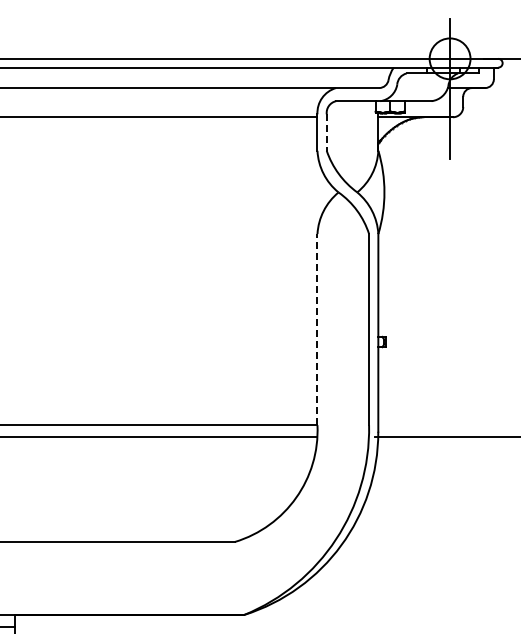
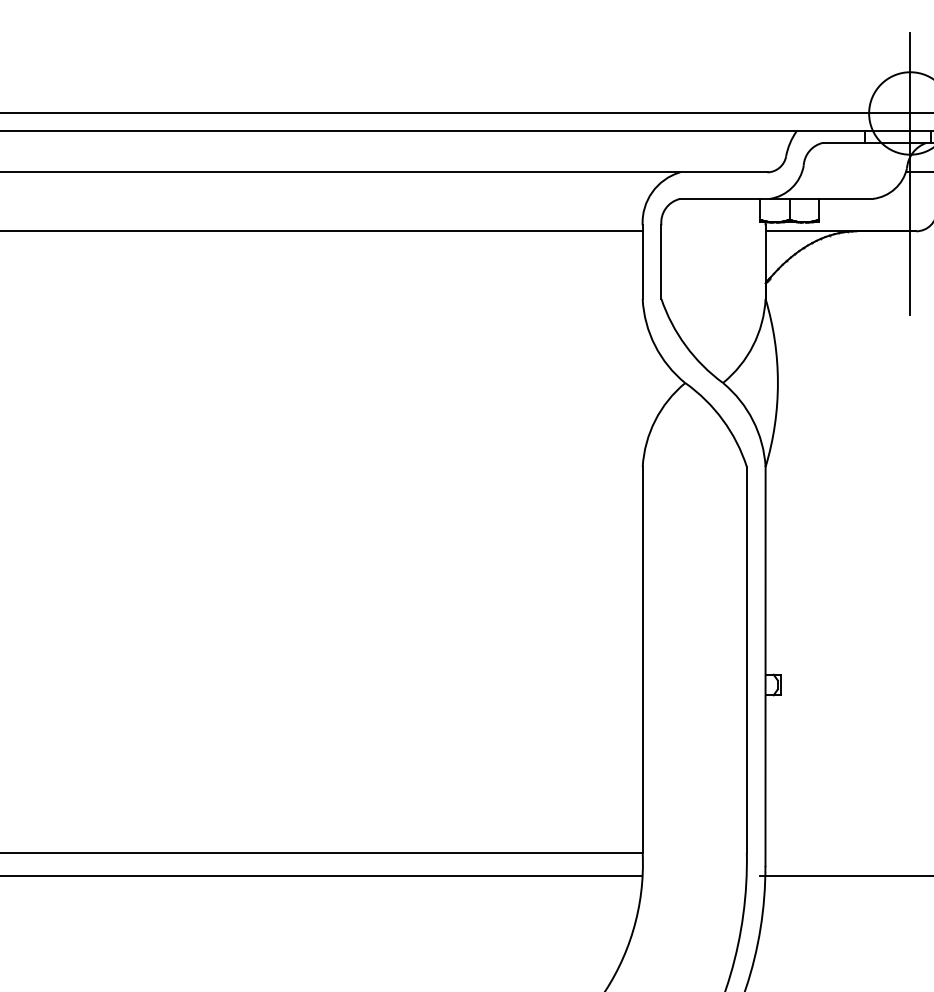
line: (326, 133) -> (660, 264), dashed -> solid
line: (317, 329) -> (642, 659), dashed -> solid

